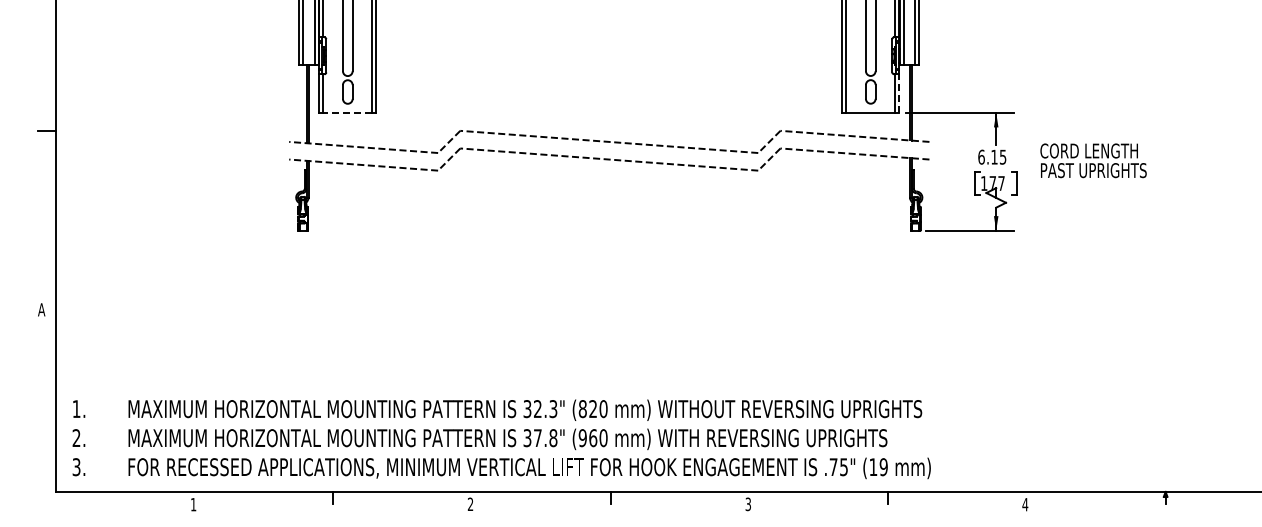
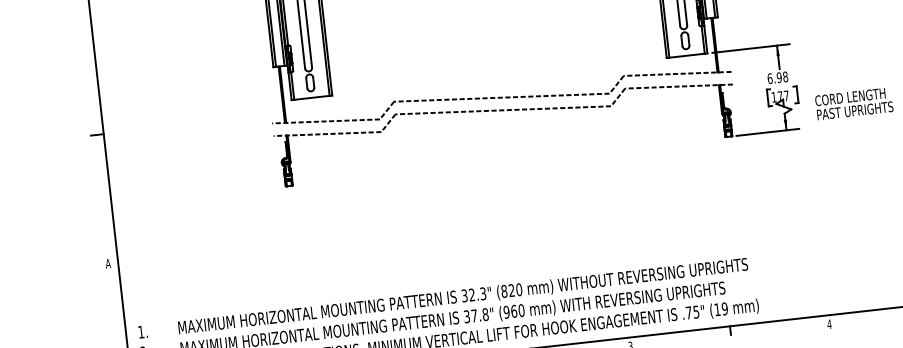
line: (899, 93) -> (706, 39), dashed -> solid
line: (347, 112) -> (311, 97), dashed -> solid
text: (998, 156) -> (782, 76), 6.15 -> 6.98
text: (1093, 160) -> (854, 103), moved

